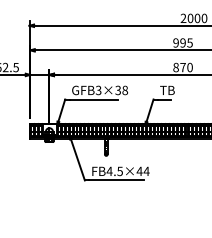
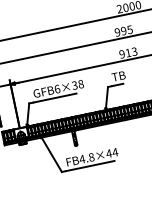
text: (182, 67) -> (127, 53), 870 -> 913
text: (98, 90) -> (57, 89), GFB3×38 -> GFB6×38
text: (119, 170) -> (90, 156), FB4.5×44 -> FB4.8×44

